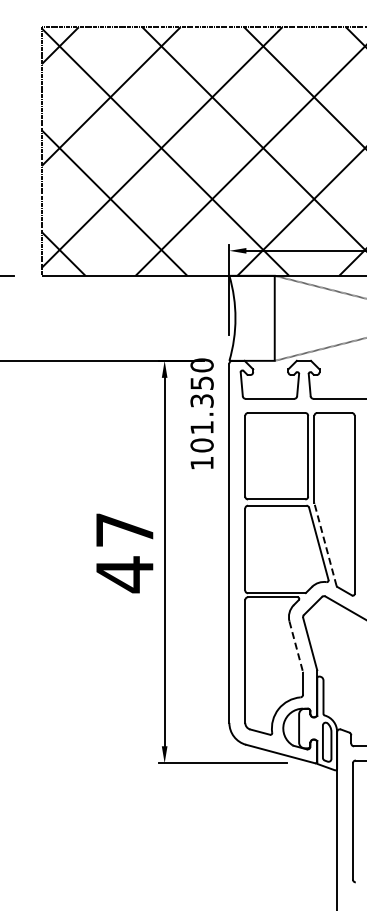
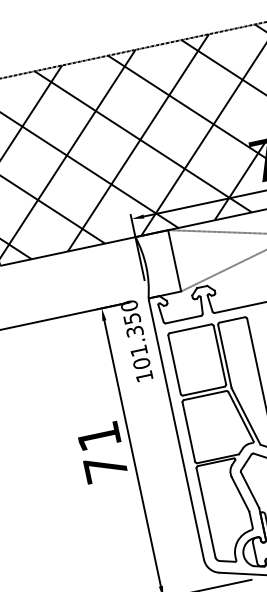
line: (325, 544) -> (245, 416), dashed -> solid
text: (124, 553) -> (102, 453), 47 -> 71
line: (296, 647) -> (240, 494), dashed -> solid

